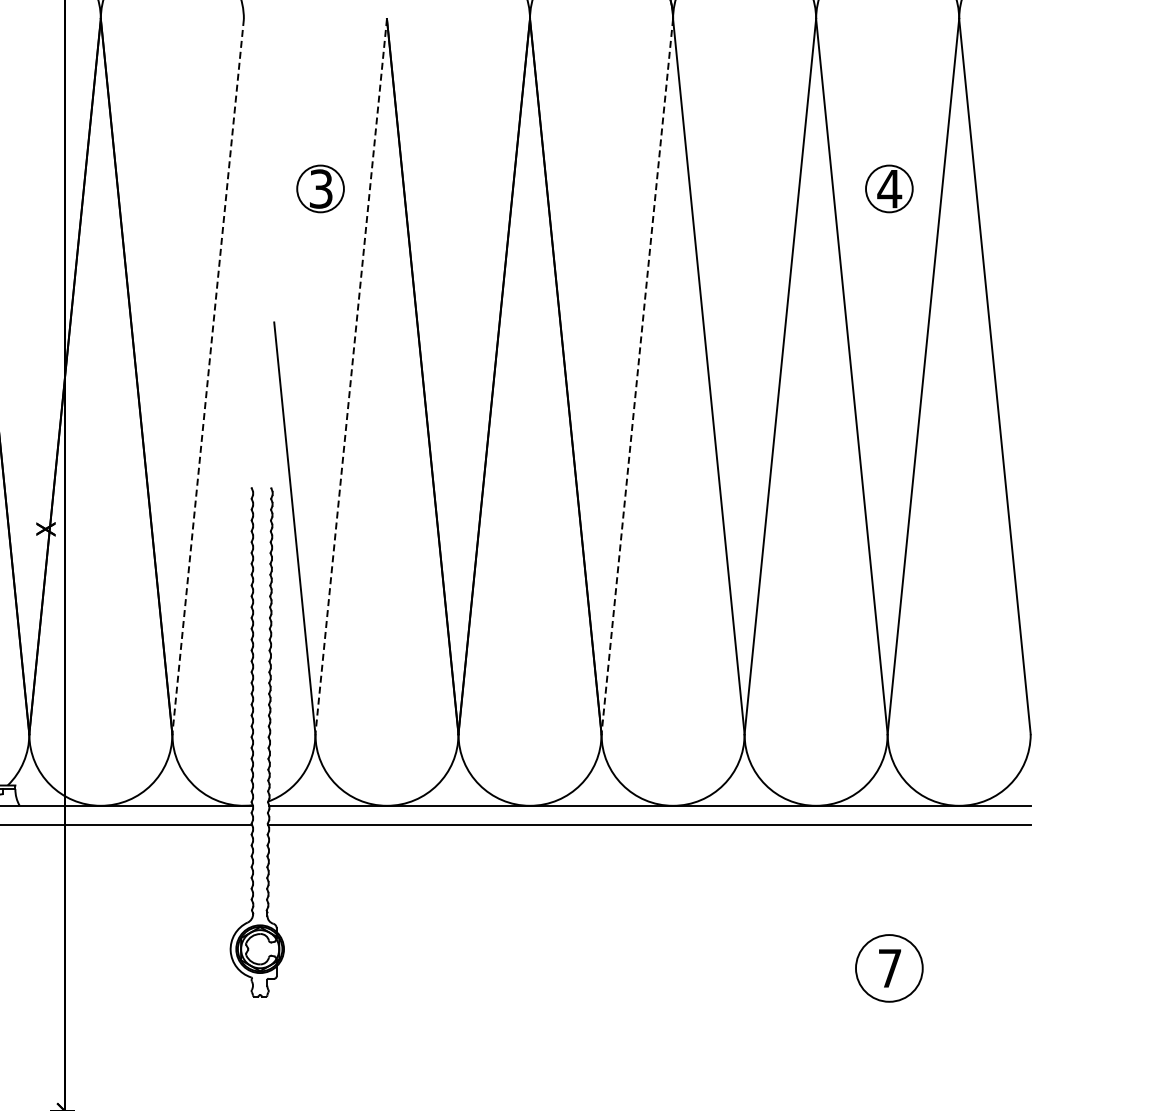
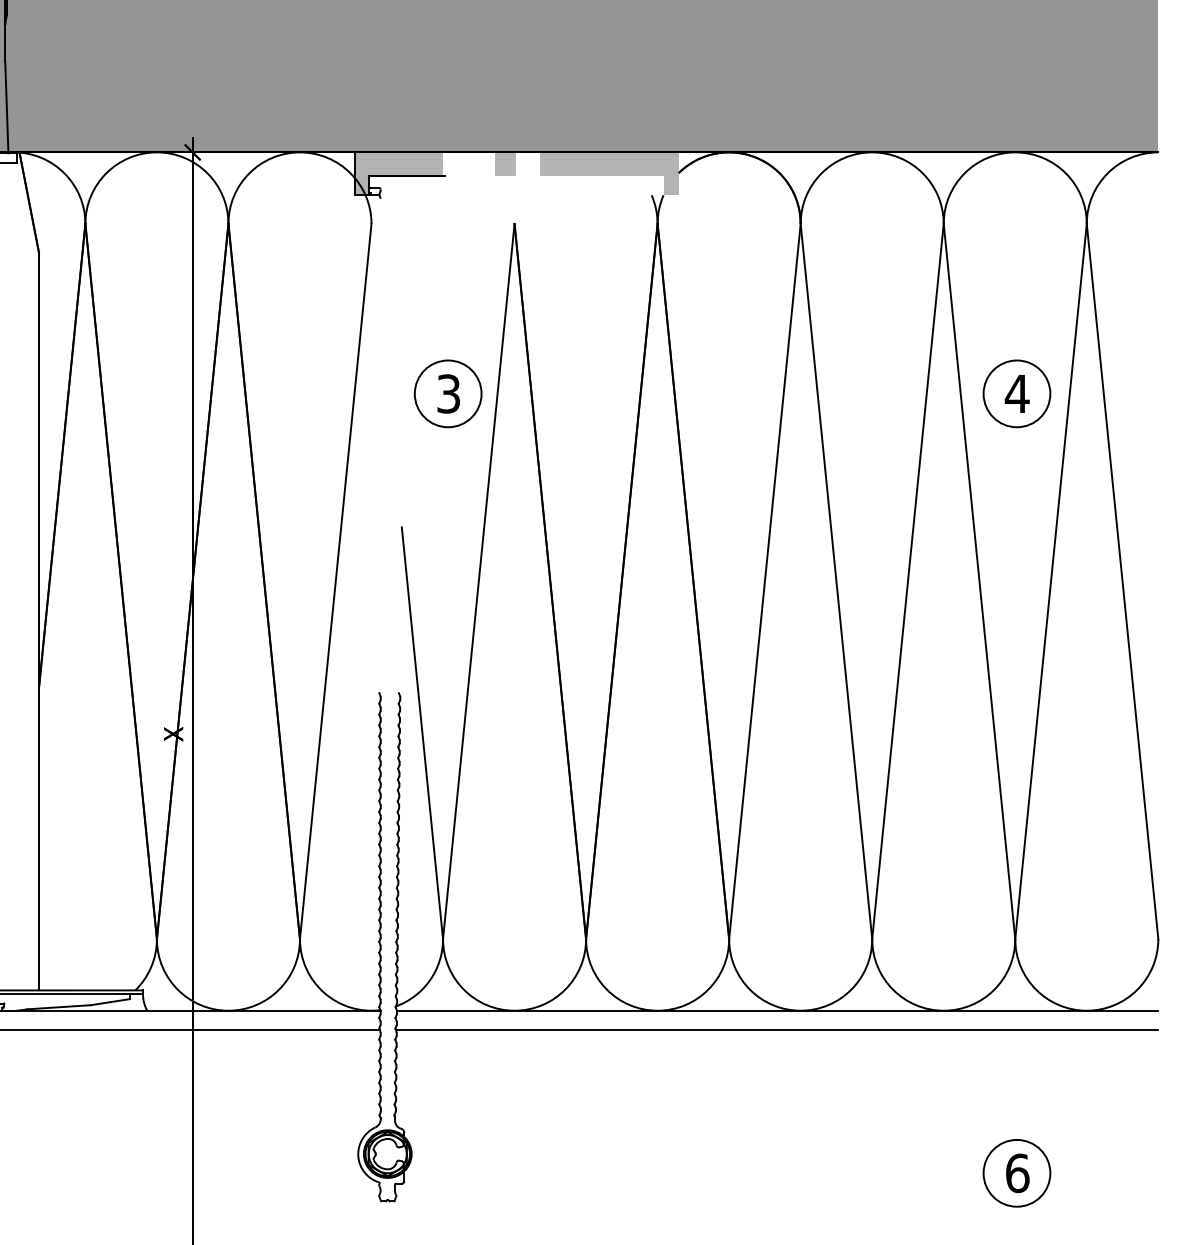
circle: (319, 188) -> (447, 393), size x1.43
circle: (888, 188) -> (1016, 393), size x1.43
line: (207, 377) -> (335, 582), dashed -> solid
line: (350, 377) -> (478, 582), dashed -> solid
line: (636, 377) -> (764, 582), dashed -> solid
text: (889, 968) -> (1017, 1173), 7 -> 6

